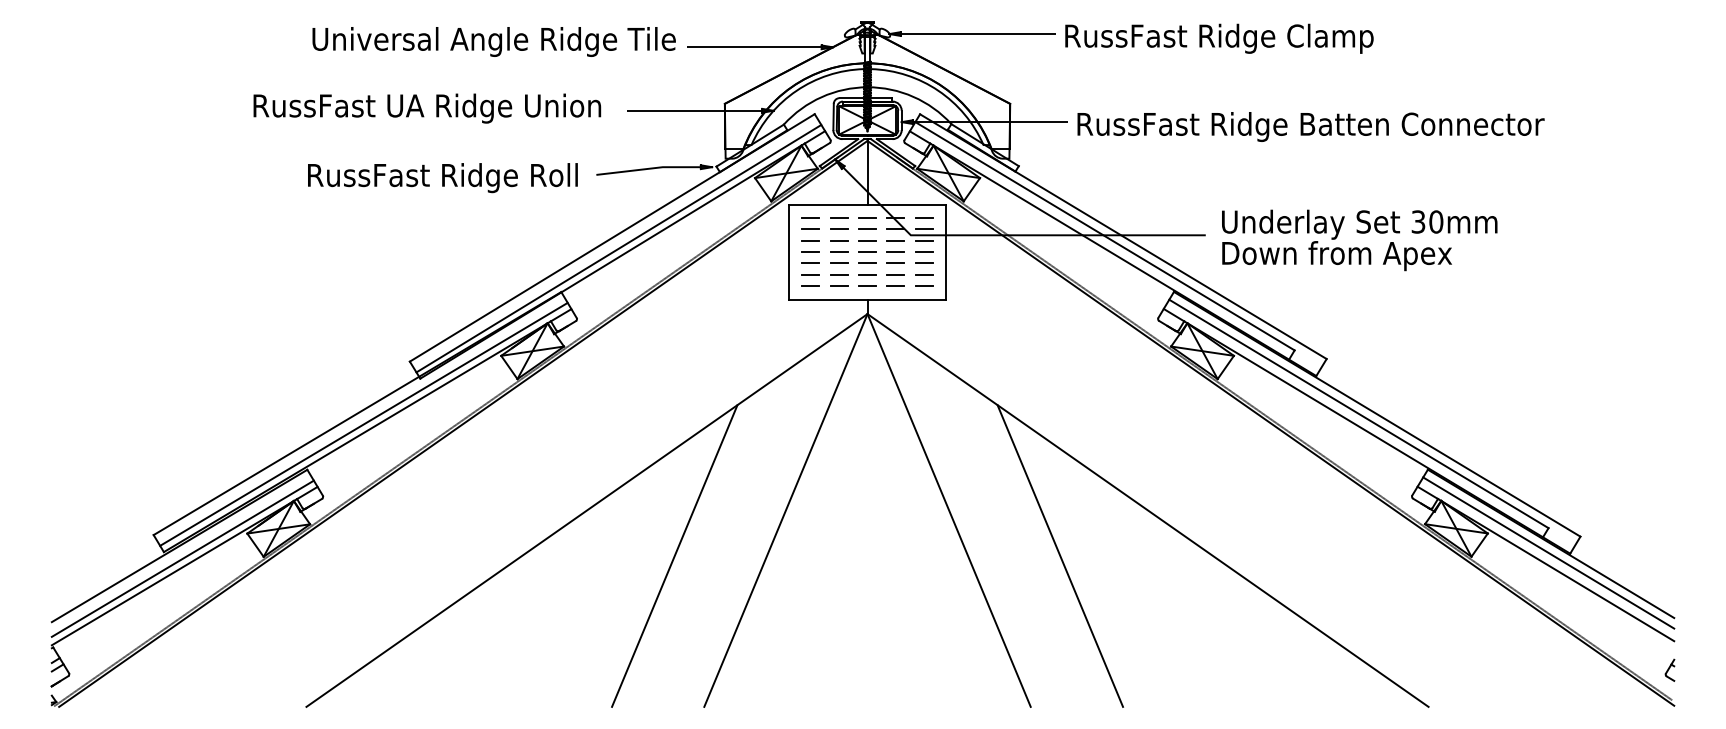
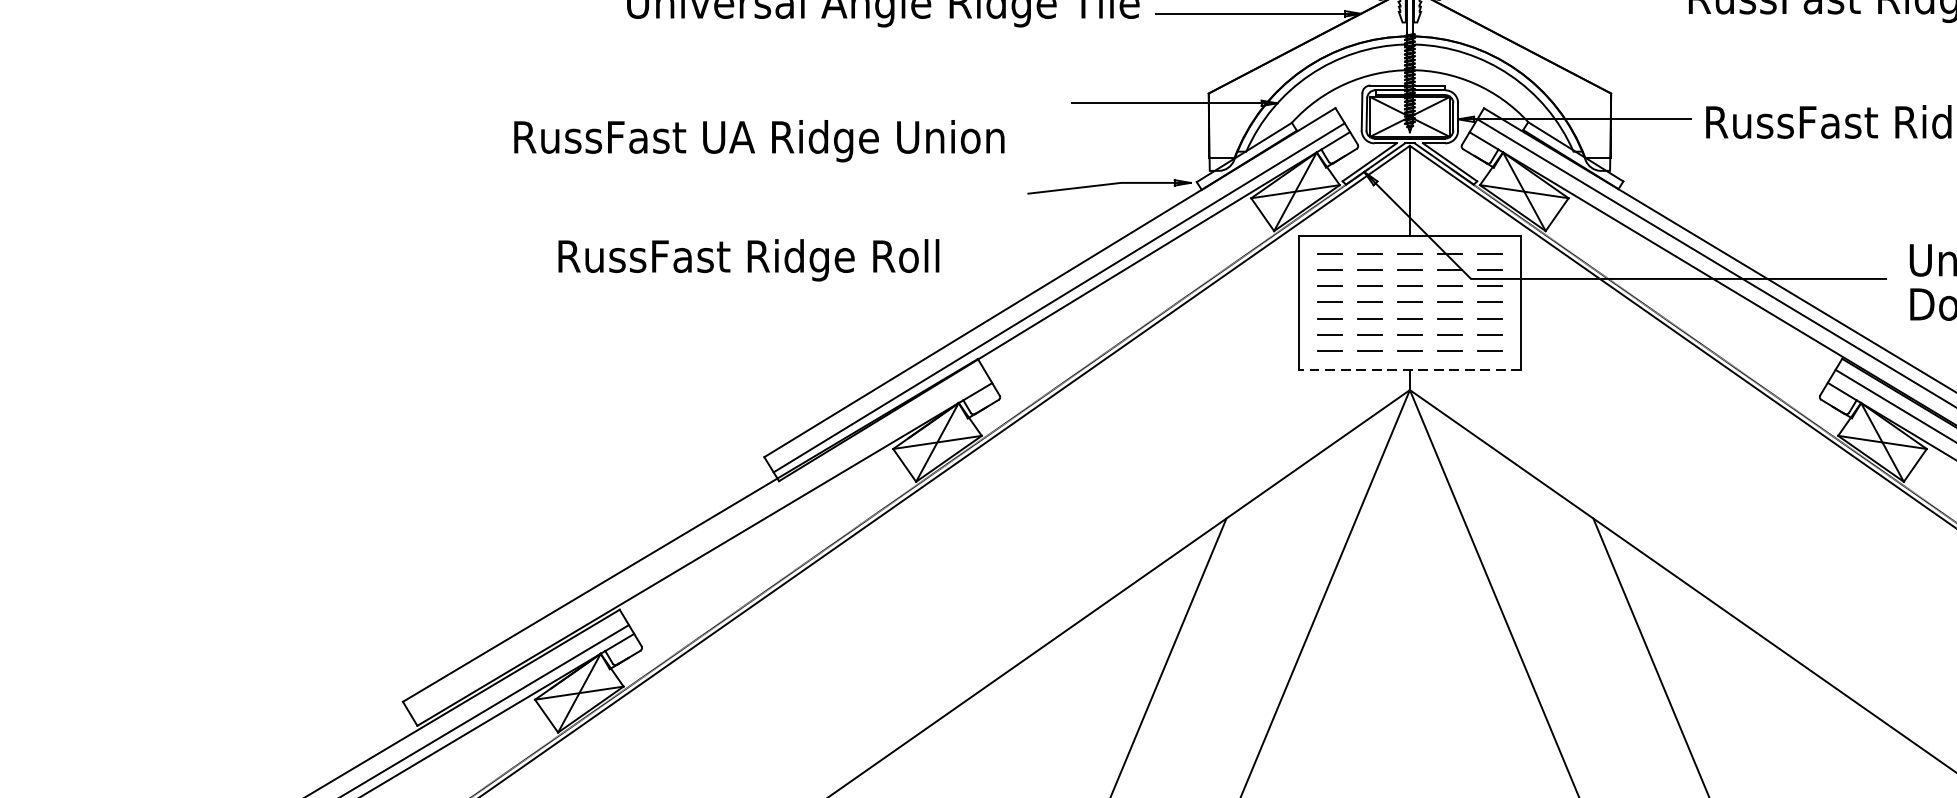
text: (427, 108) -> (759, 141), moved
text: (442, 178) -> (748, 260), moved
line: (867, 300) -> (1409, 370), solid -> dashed
line: (363, 423) -> (698, 544), removed

